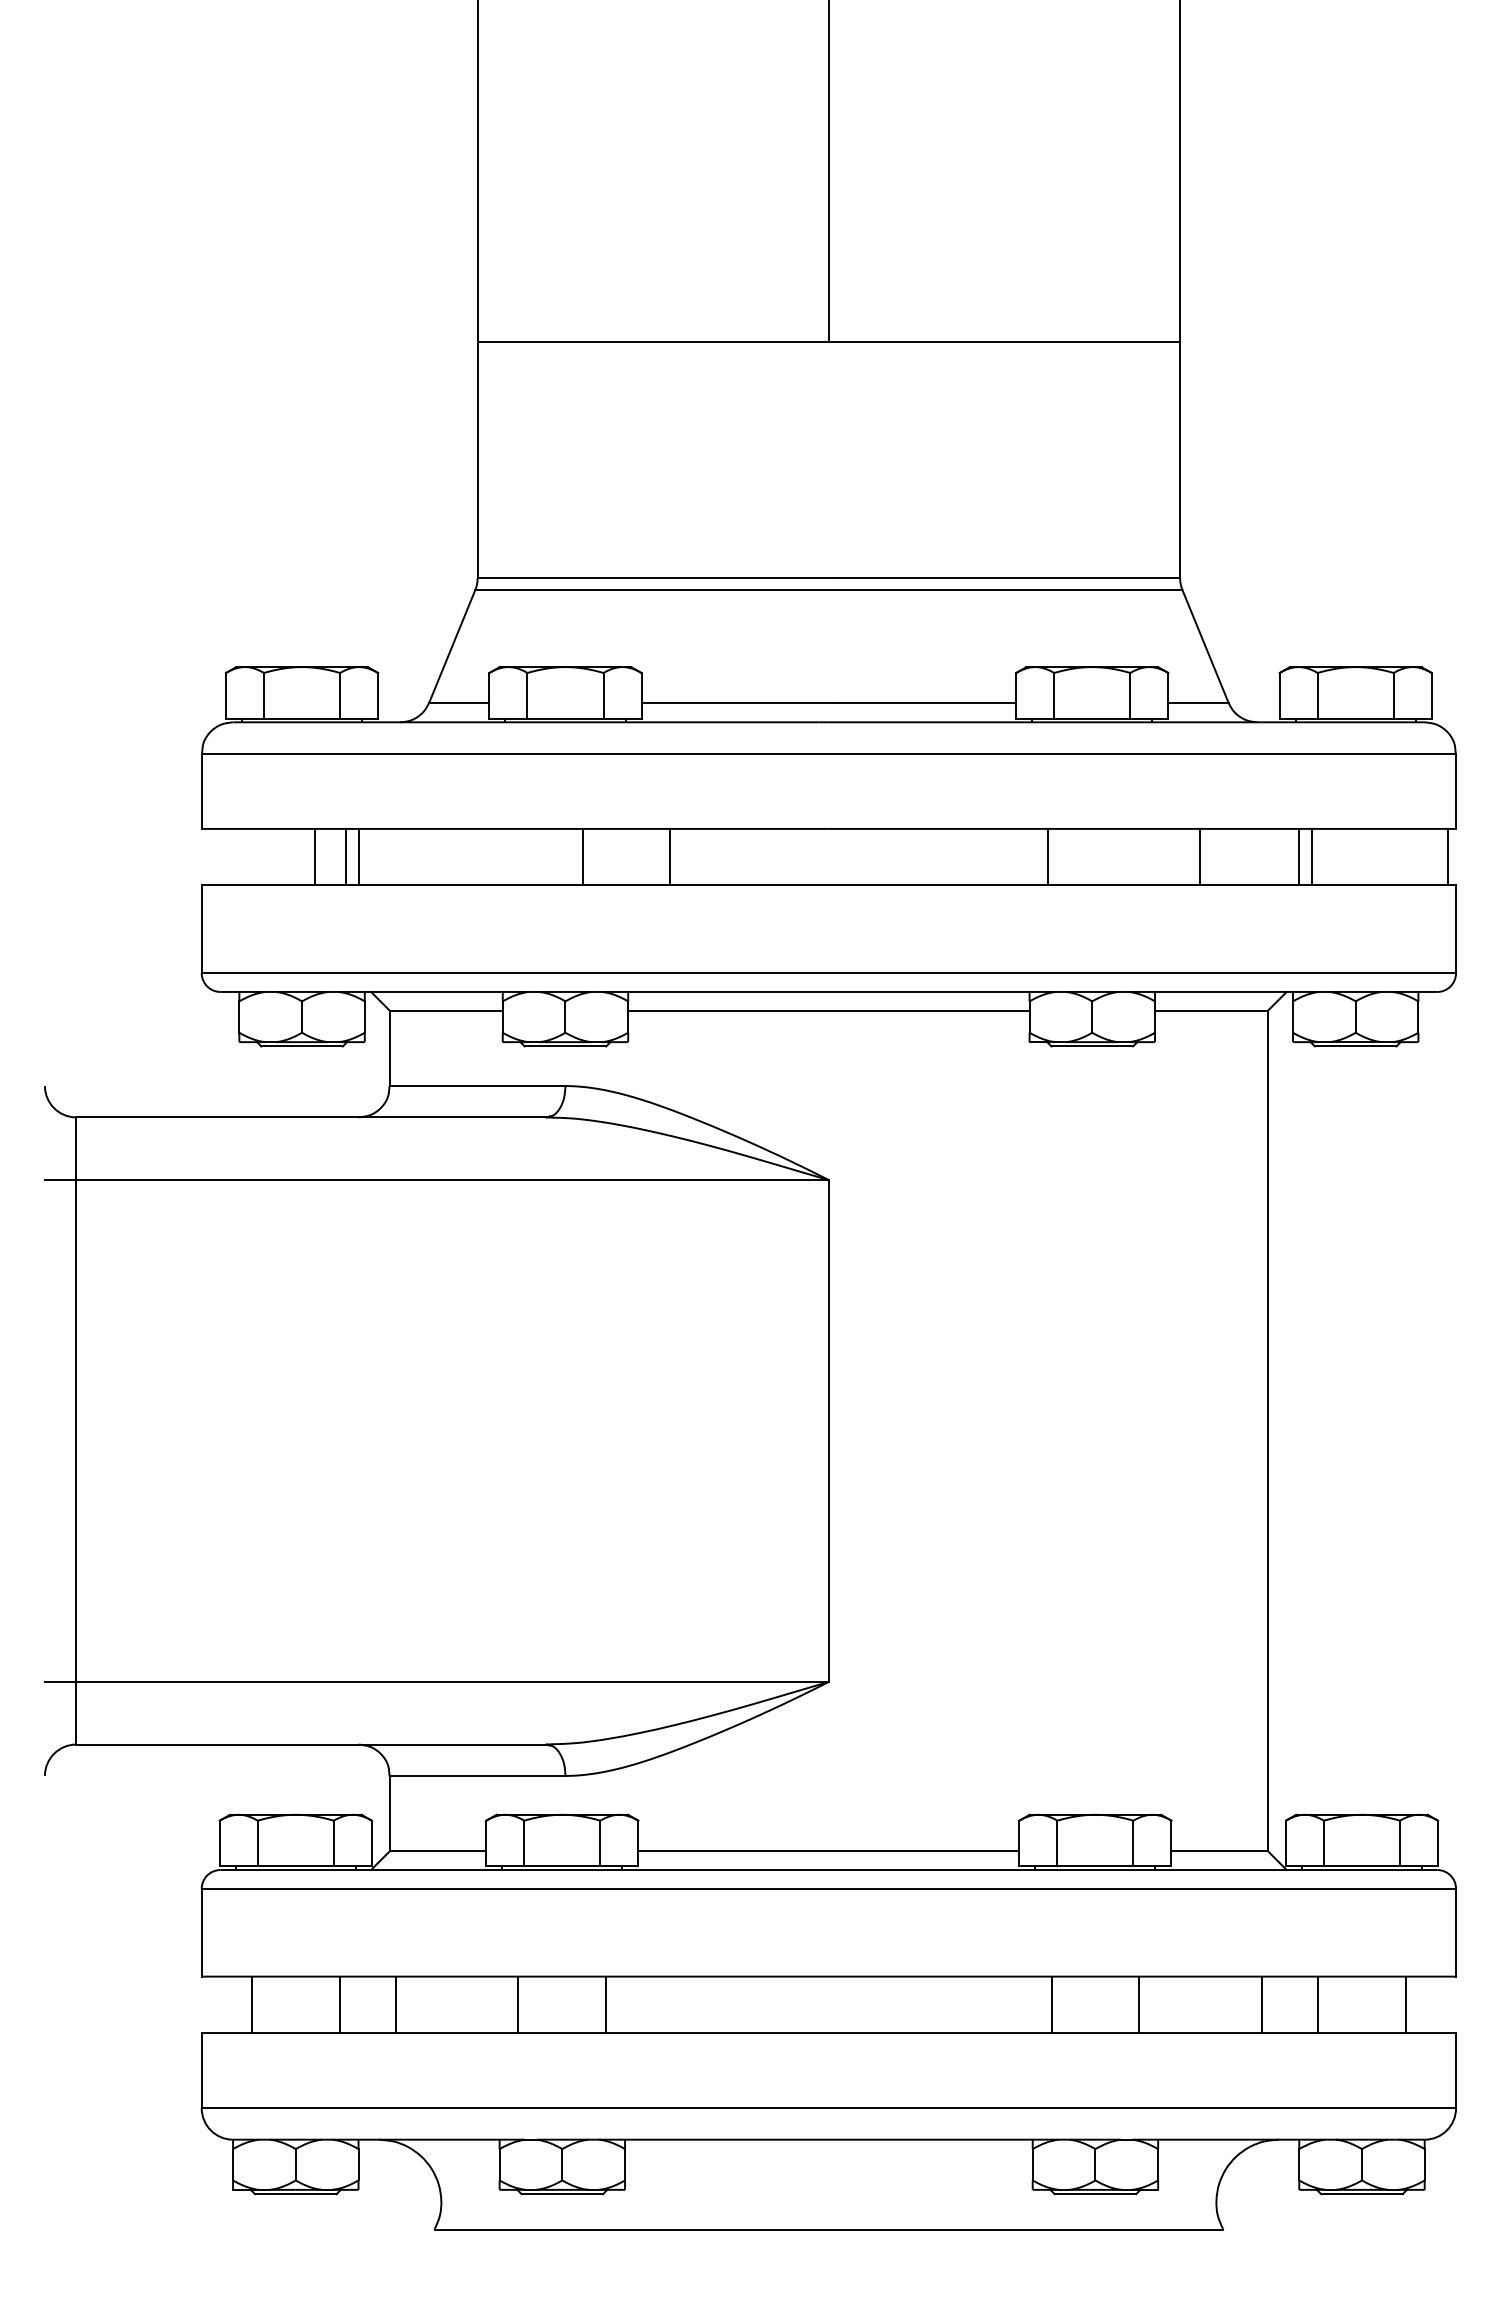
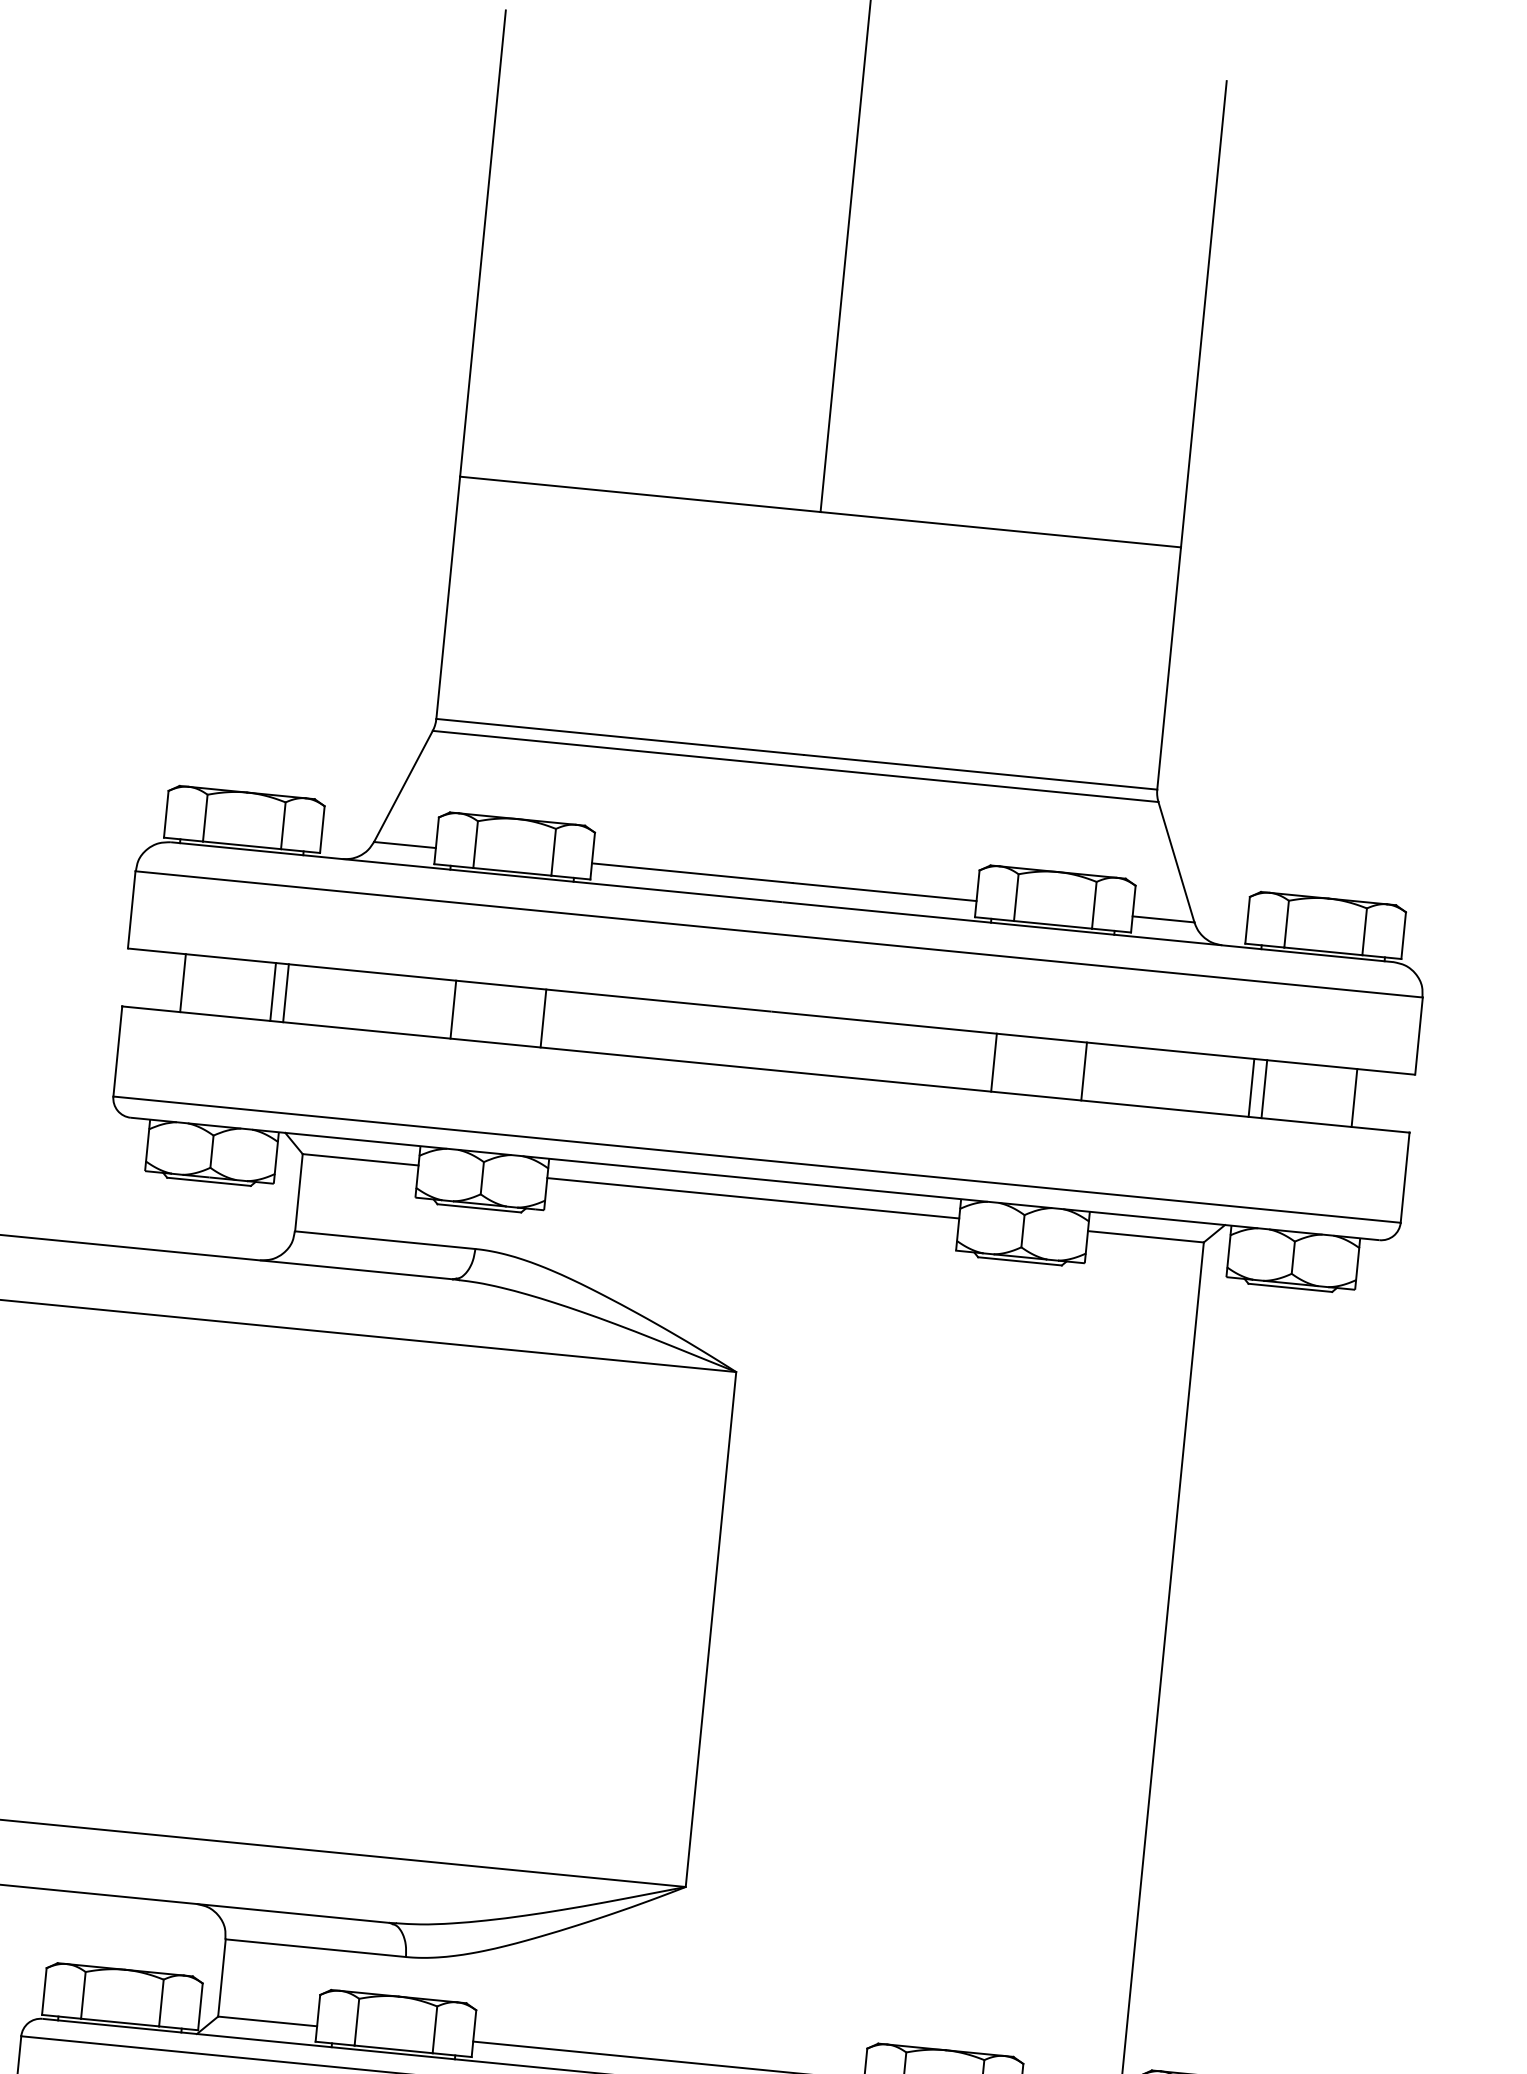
line: (315, 856) -> (183, 982), moved
line: (582, 856) -> (453, 1009), moved
line: (670, 856) -> (543, 1017), moved
line: (1200, 856) -> (1084, 1070), moved
line: (1447, 856) -> (1354, 1097), moved

